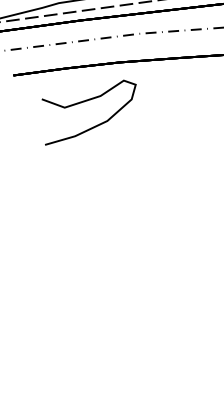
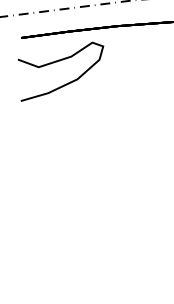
curve: (84, 102) -> (56, 62), moved

